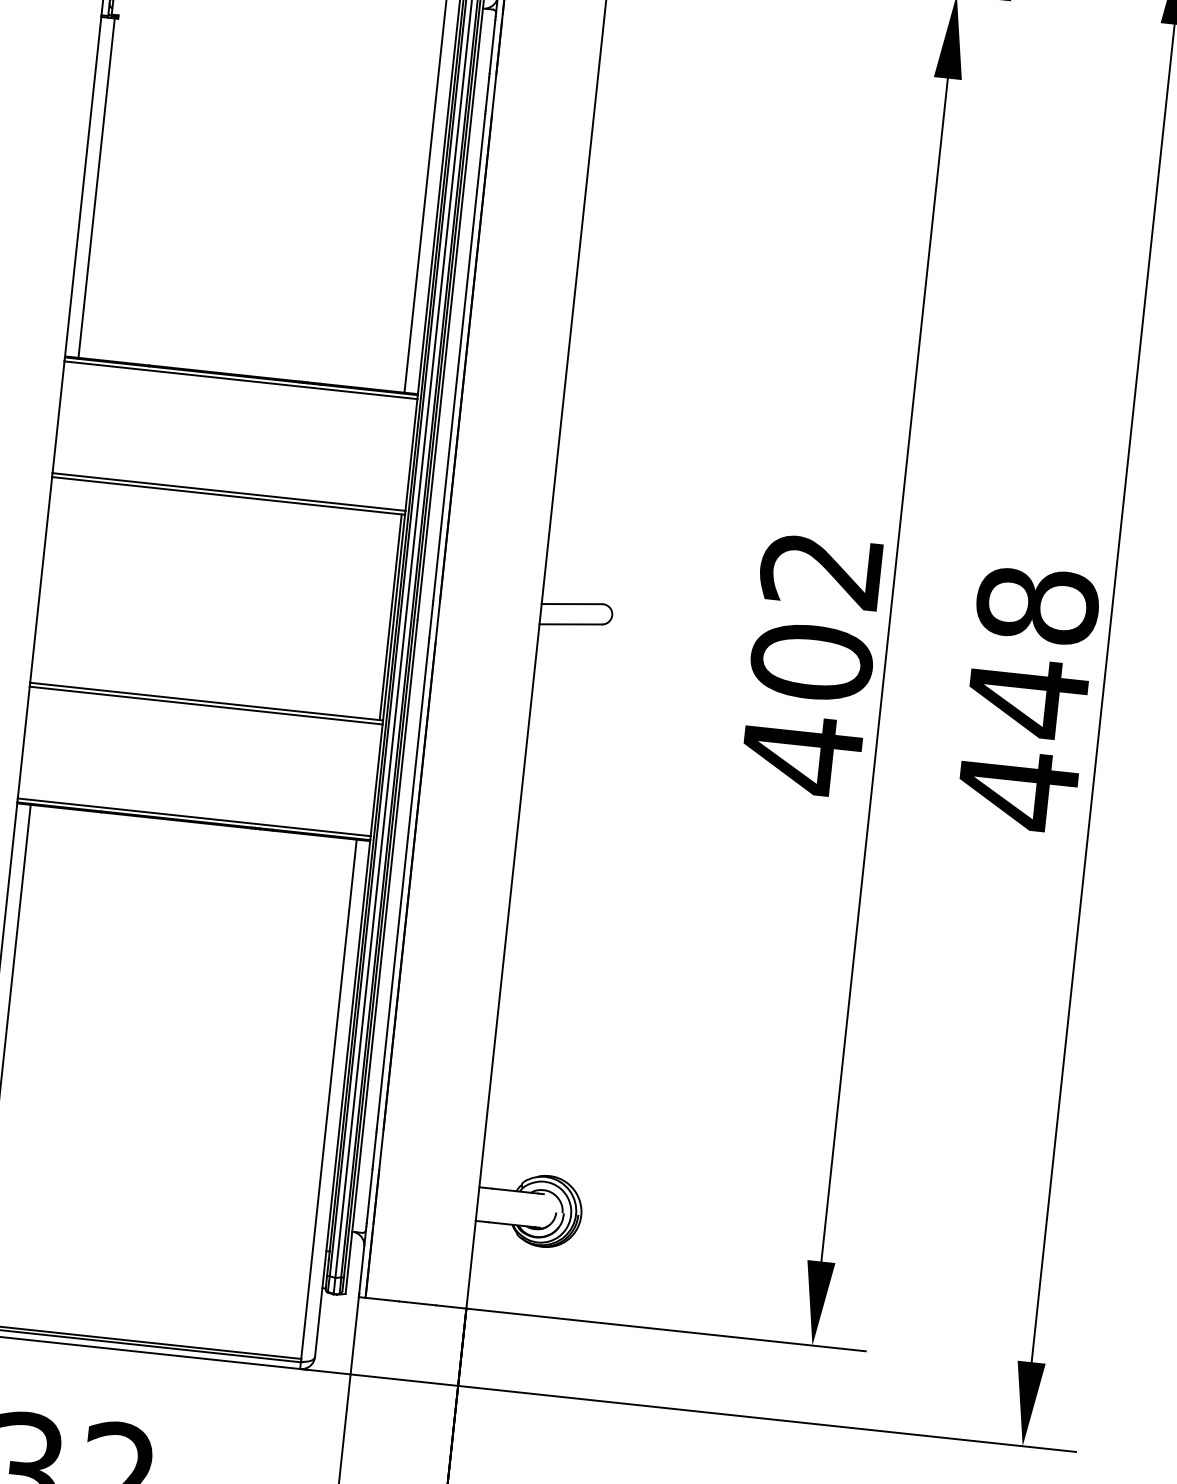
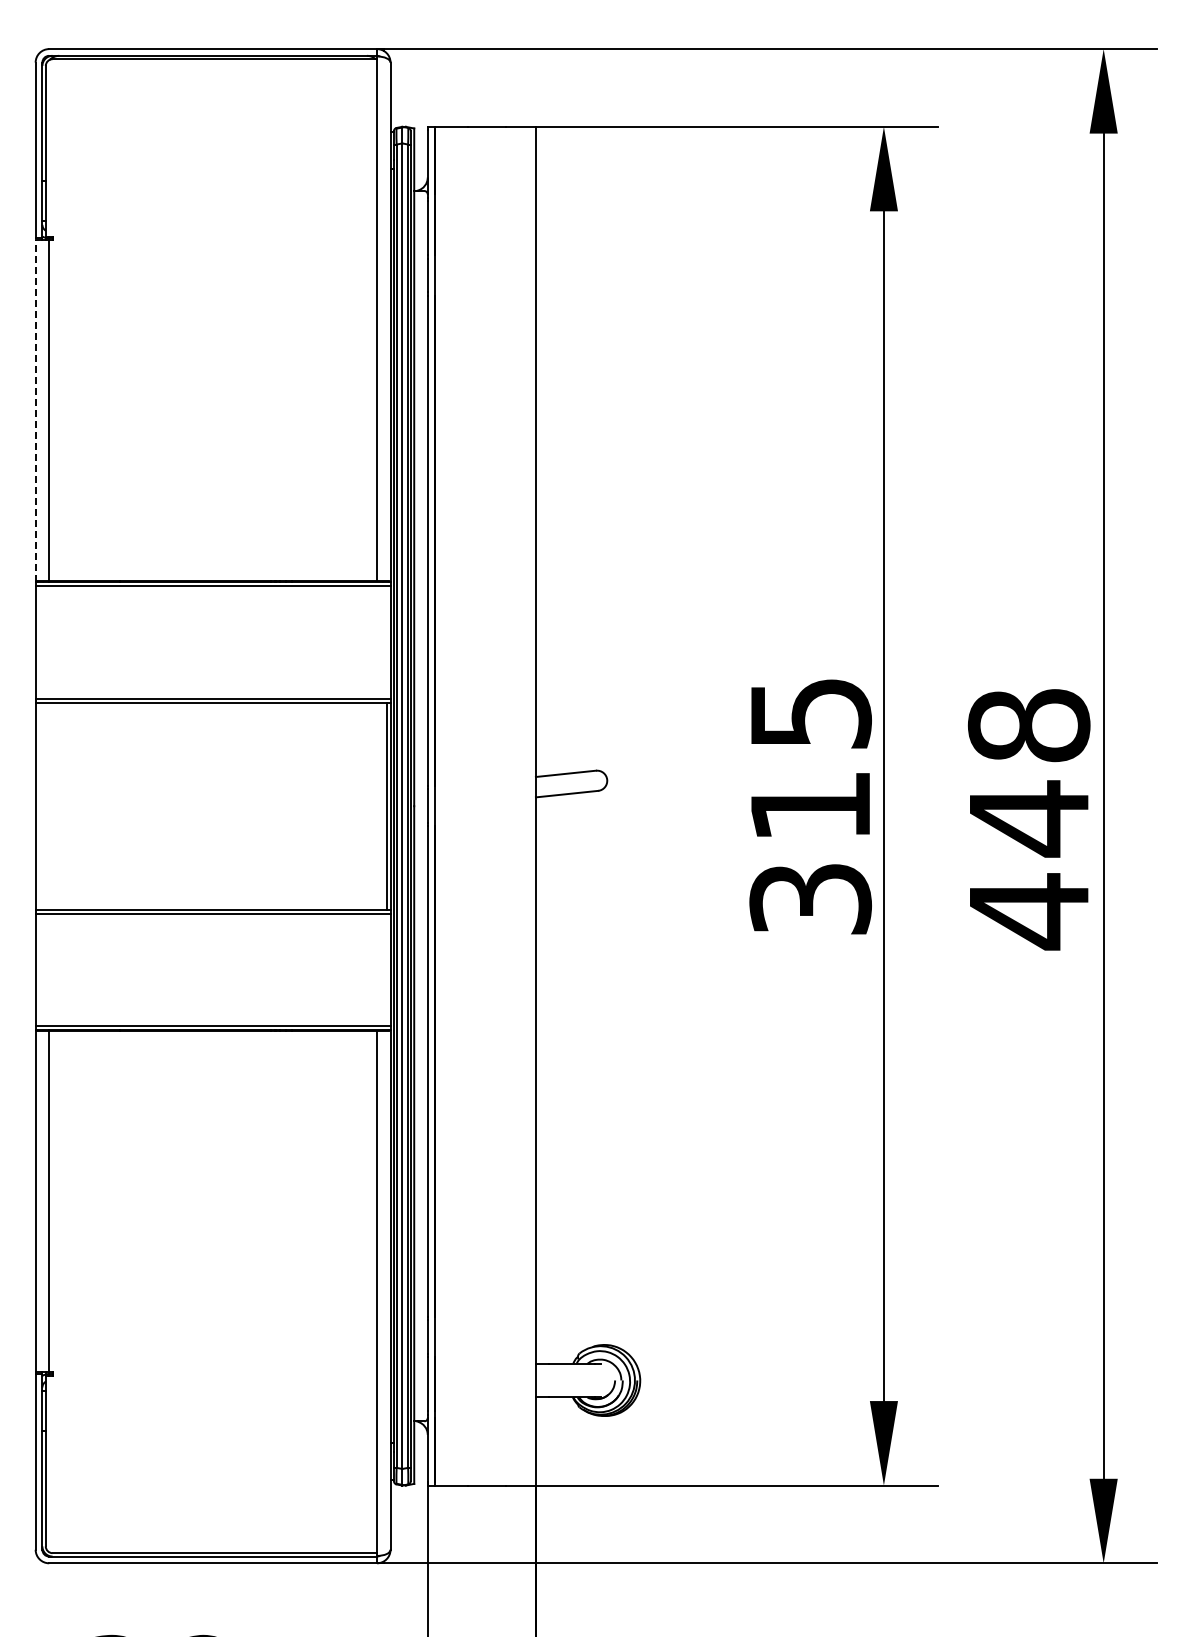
line: (83, 186) -> (35, 410), solid -> dashed
text: (811, 664) -> (810, 808), 402 -> 315

